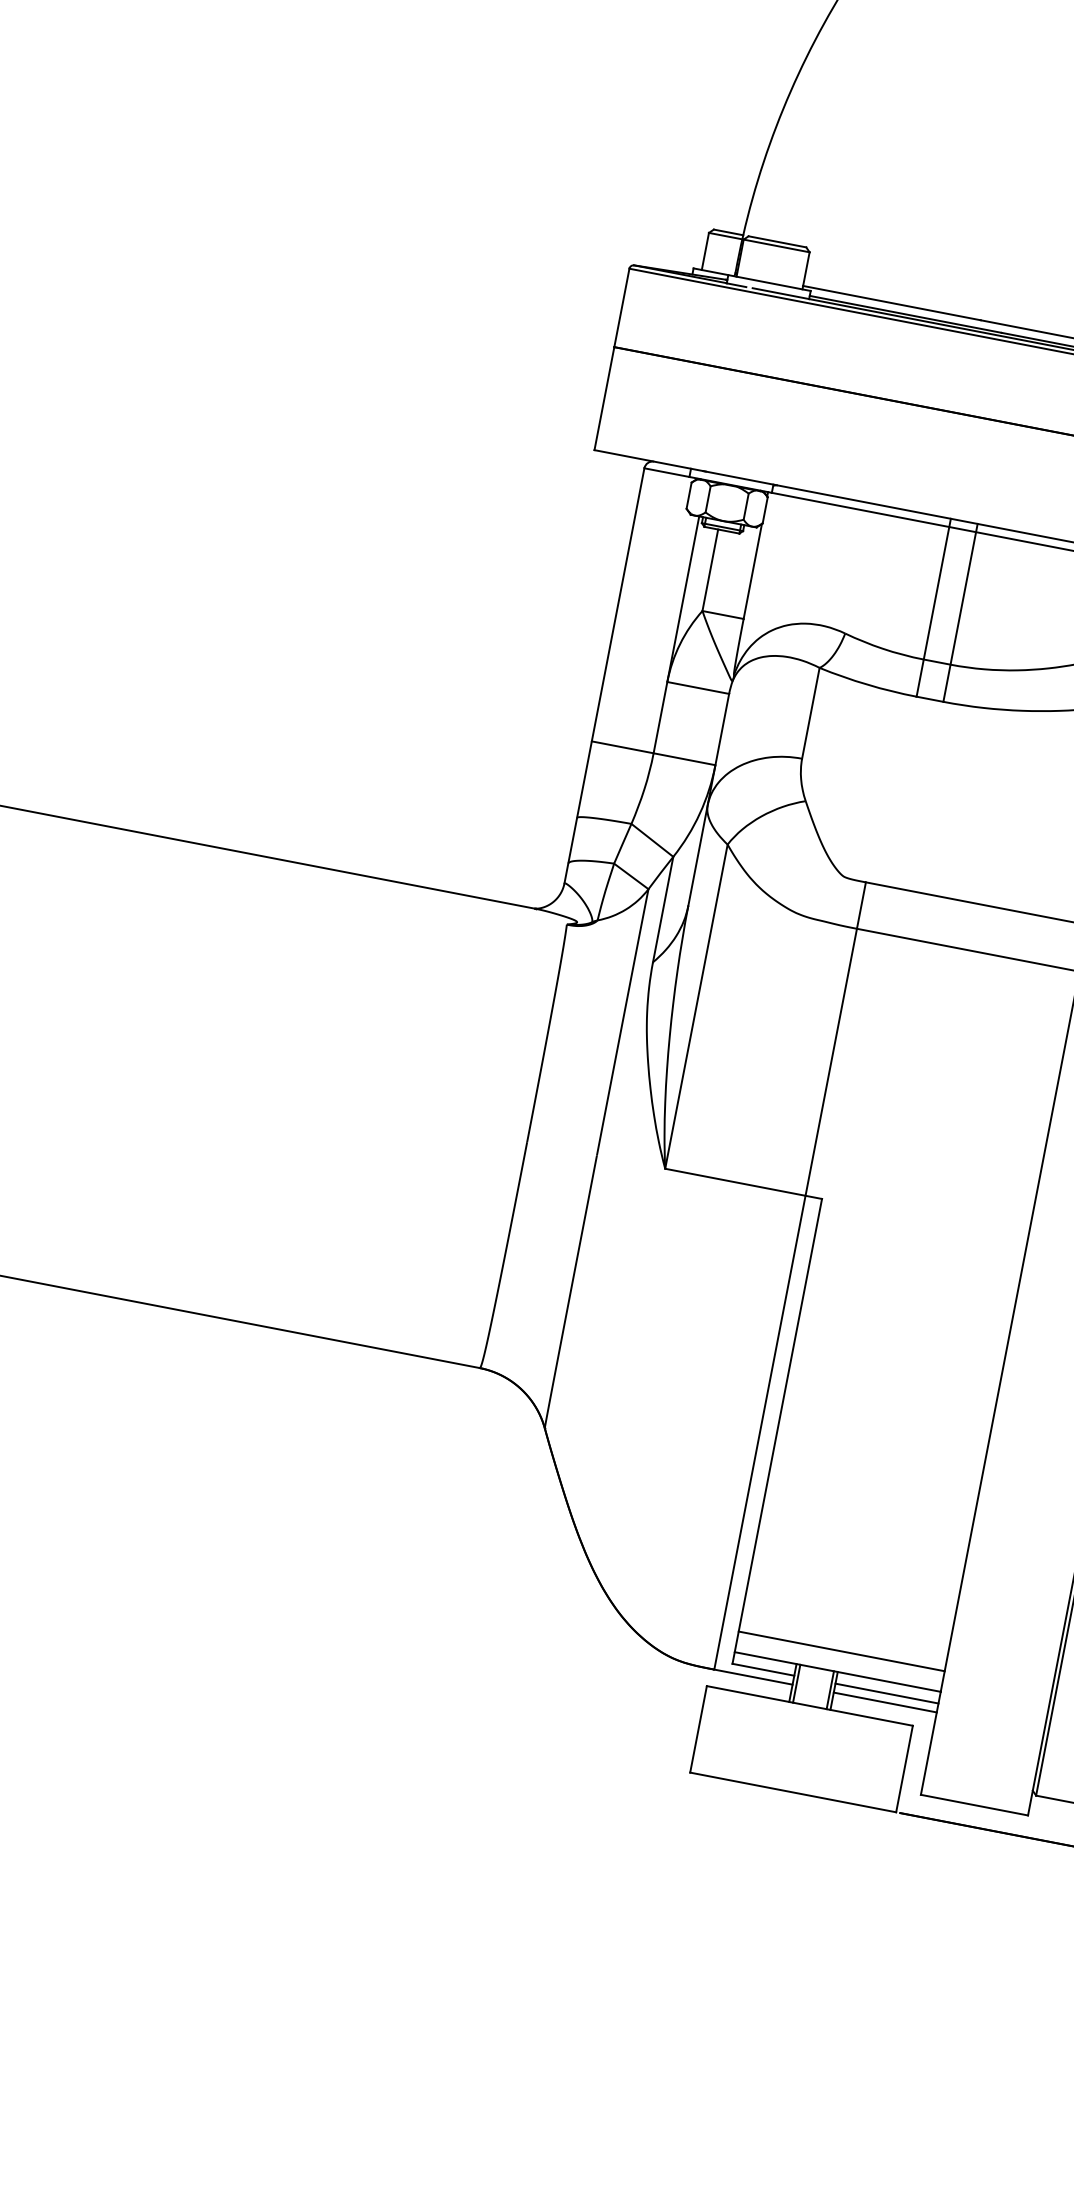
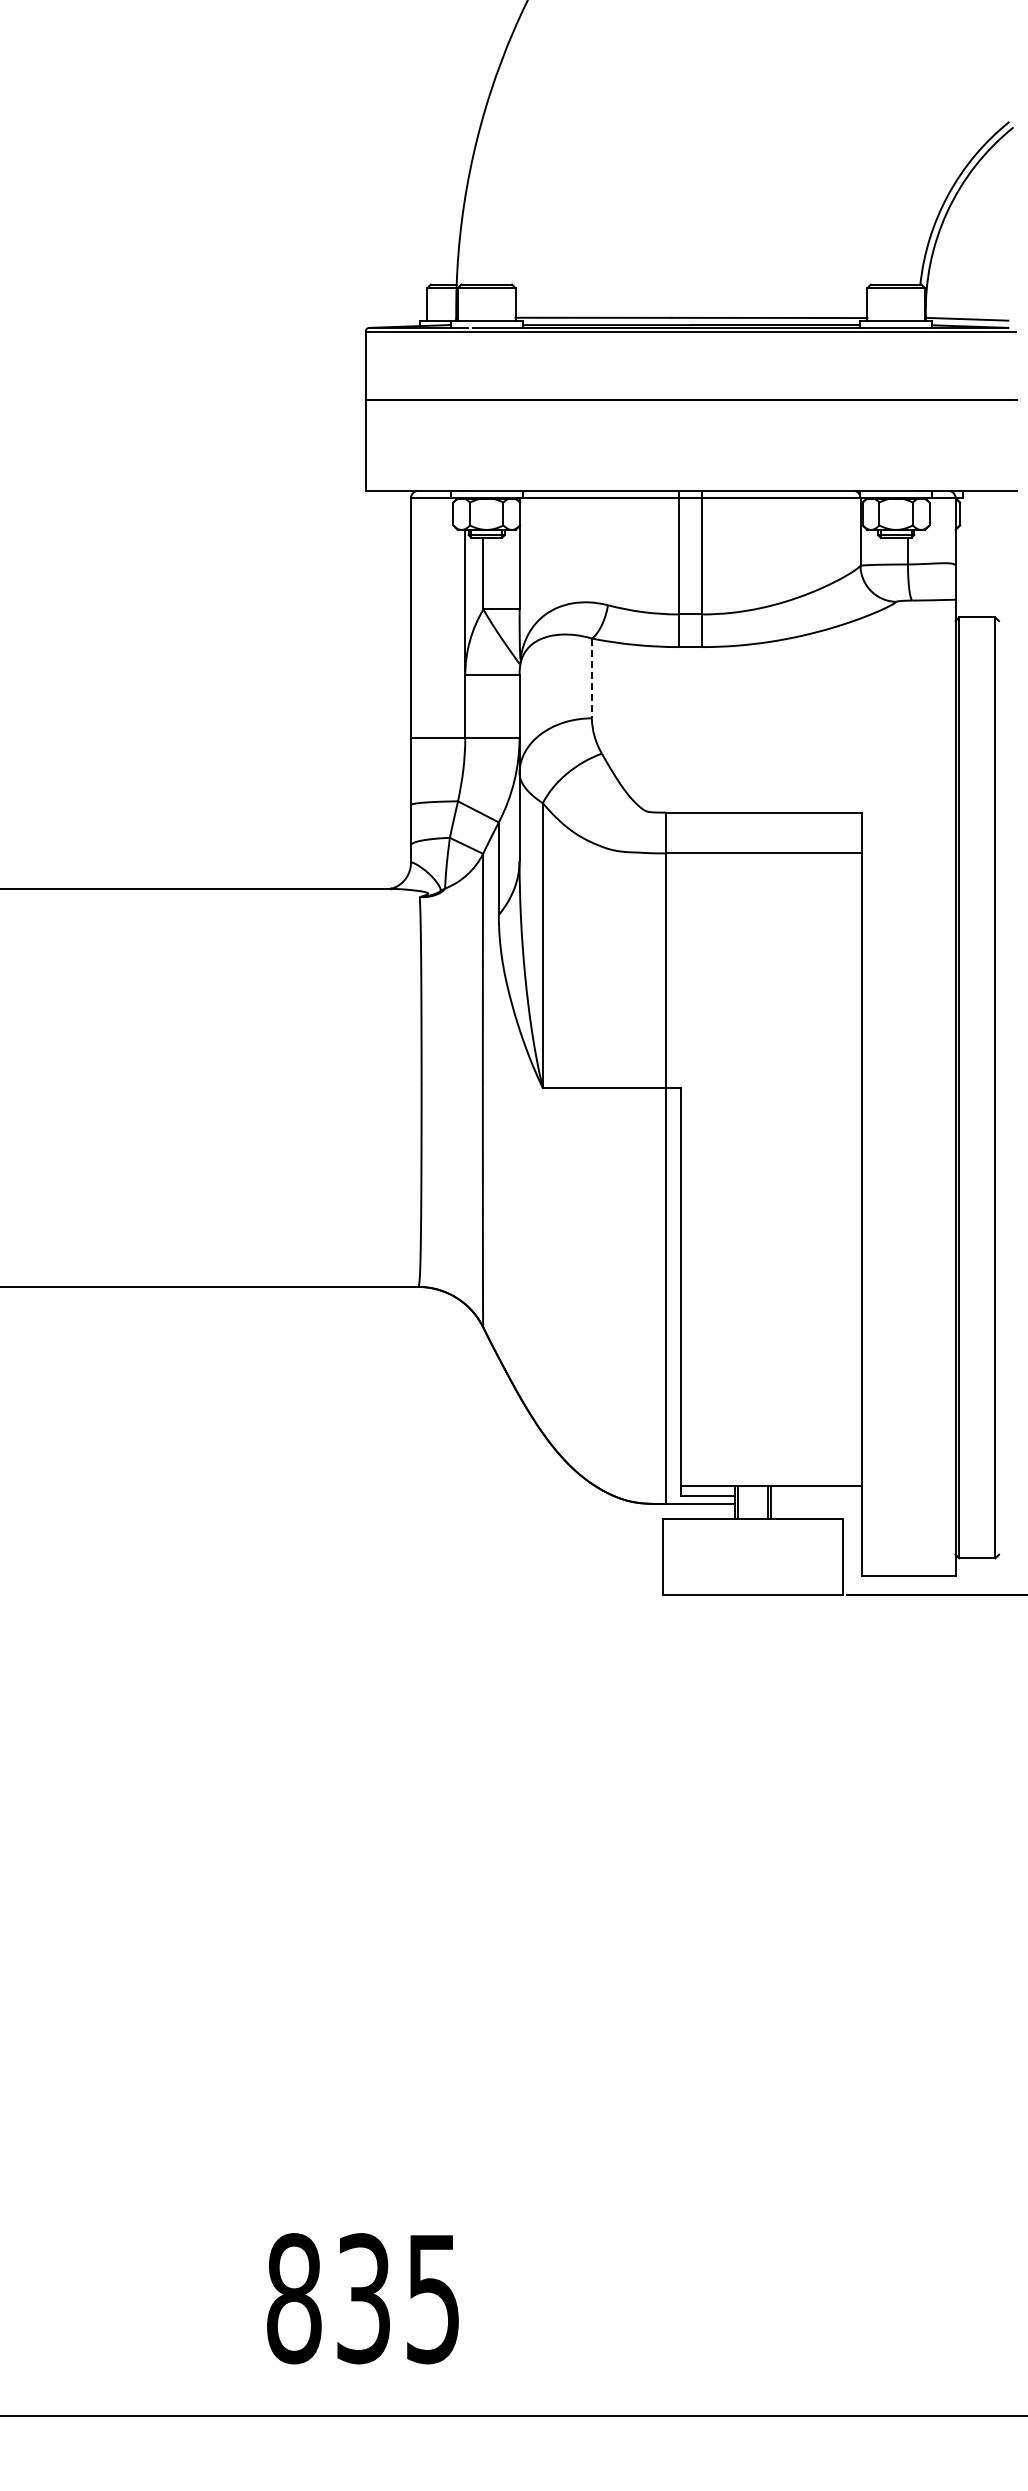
line: (810, 713) -> (591, 678), solid -> dashed
line: (841, 1650) -> (770, 1467), removed
line: (887, 1693) -> (816, 1496), removed
line: (885, 1703) -> (816, 1504), removed

